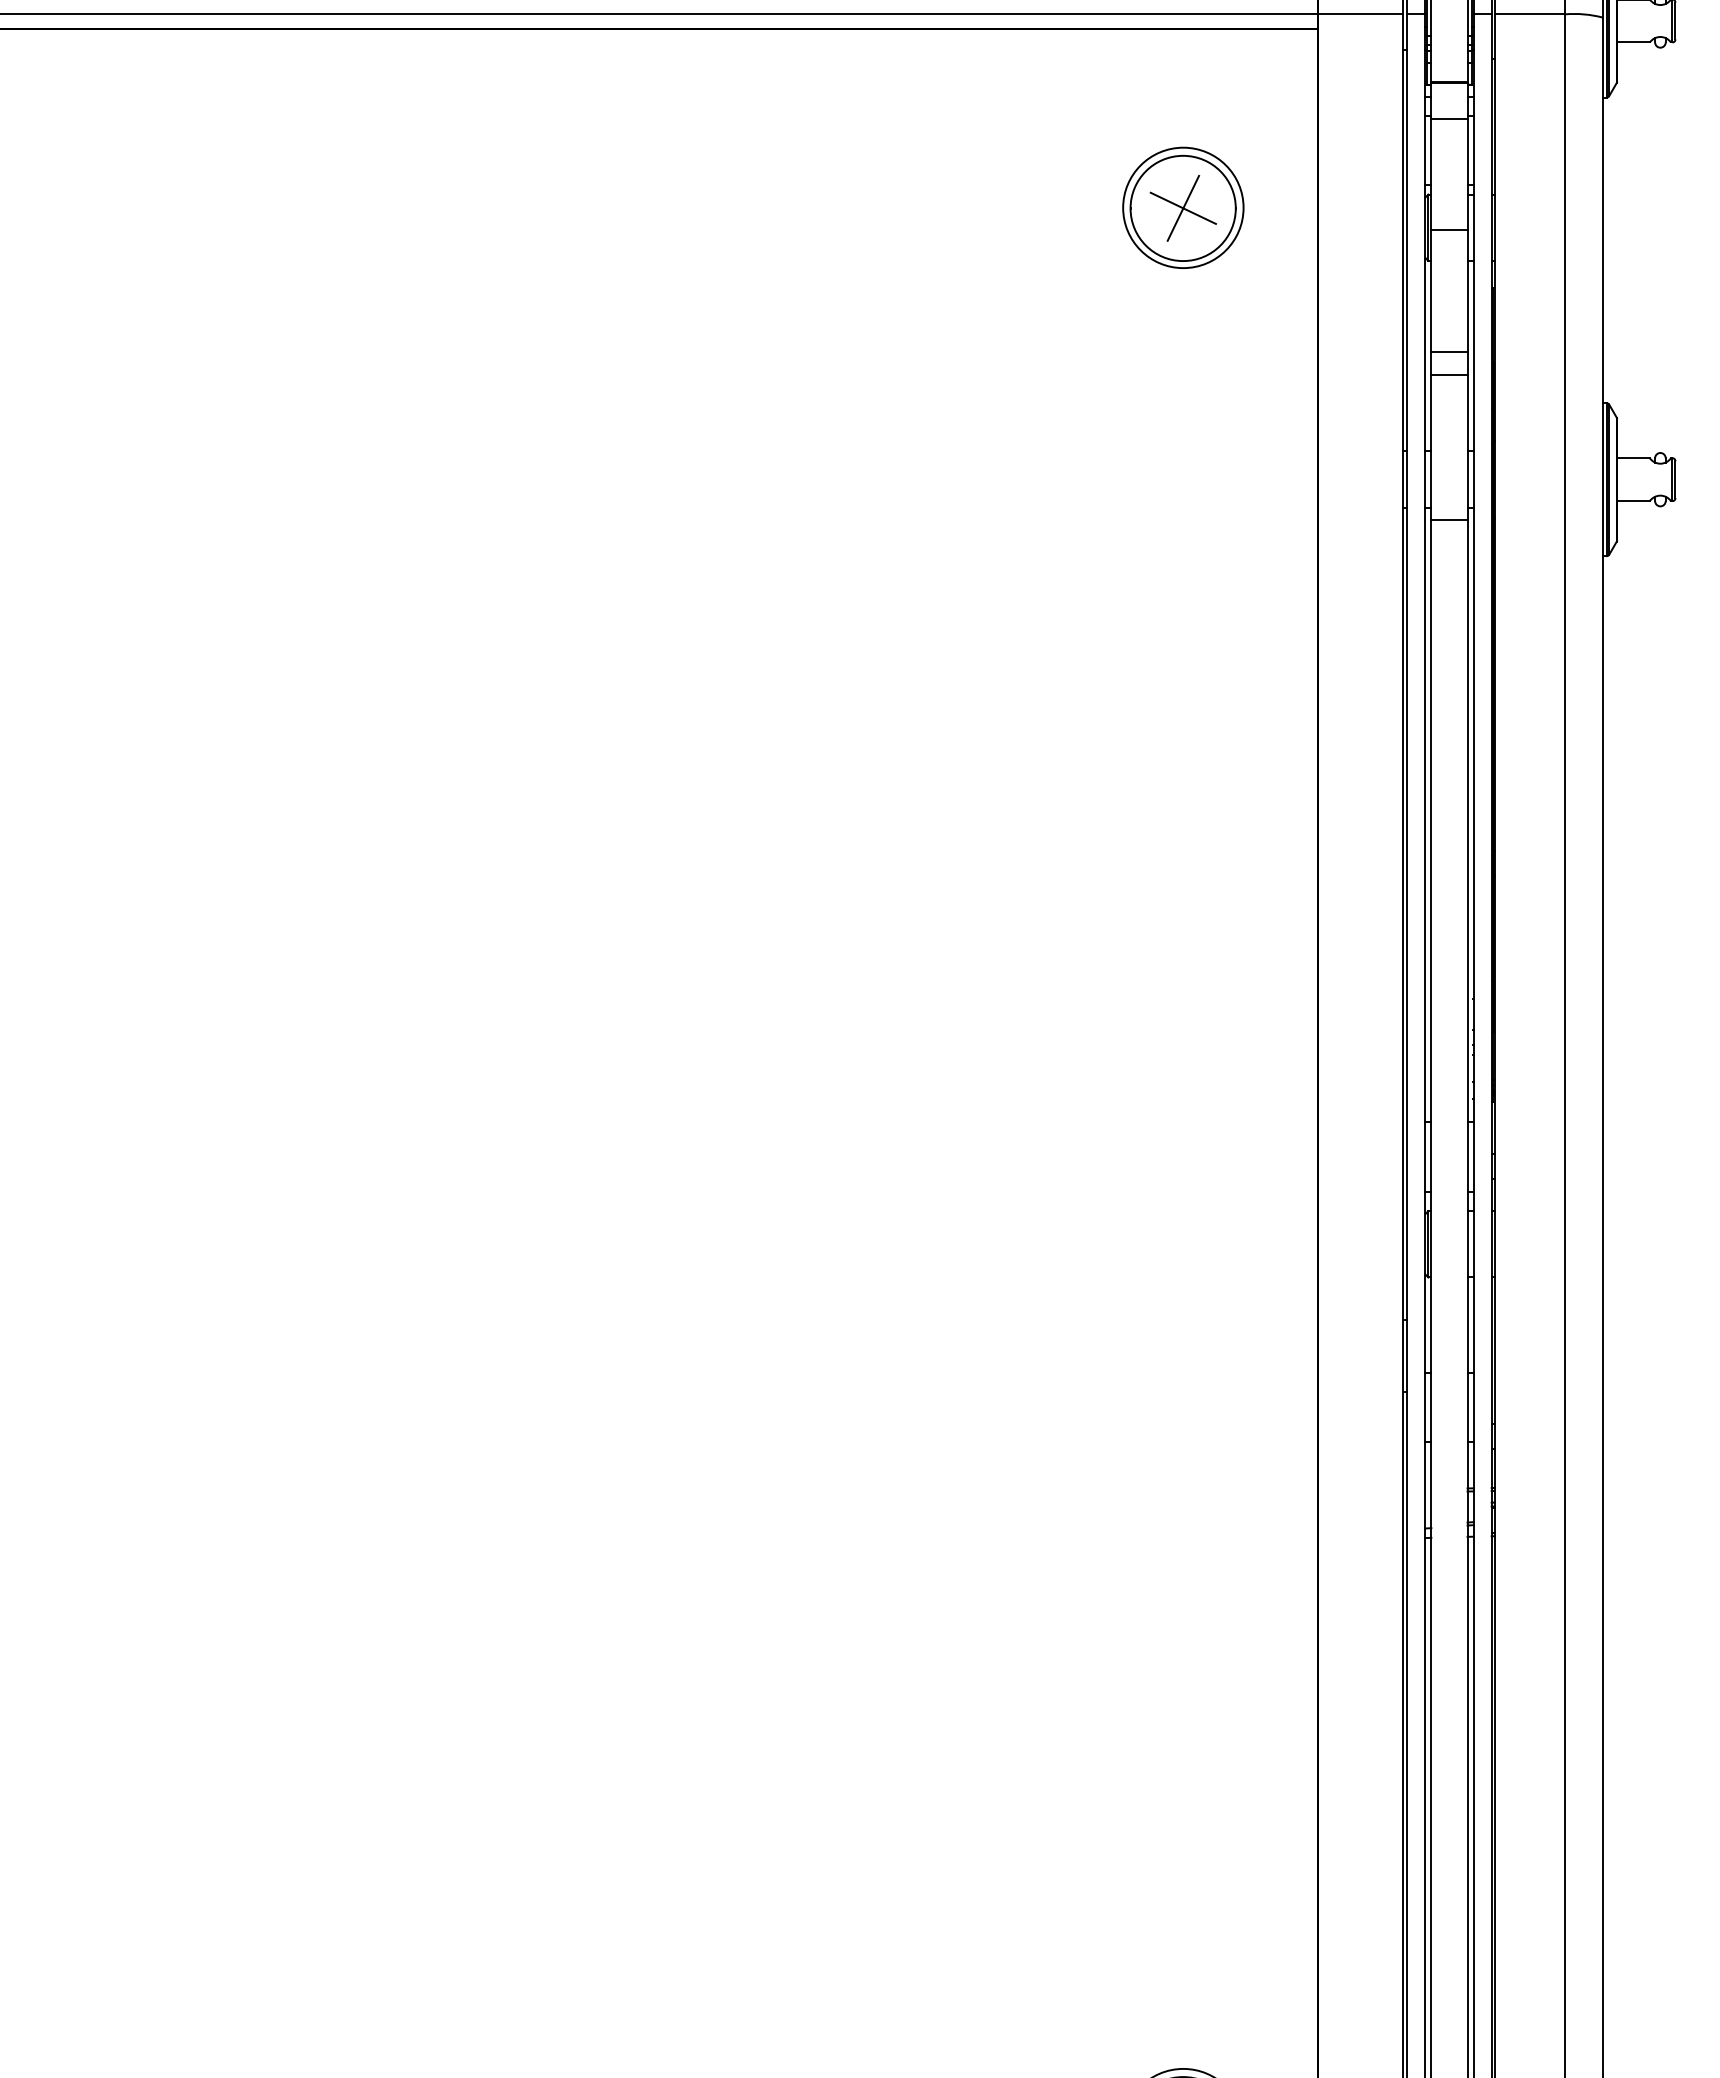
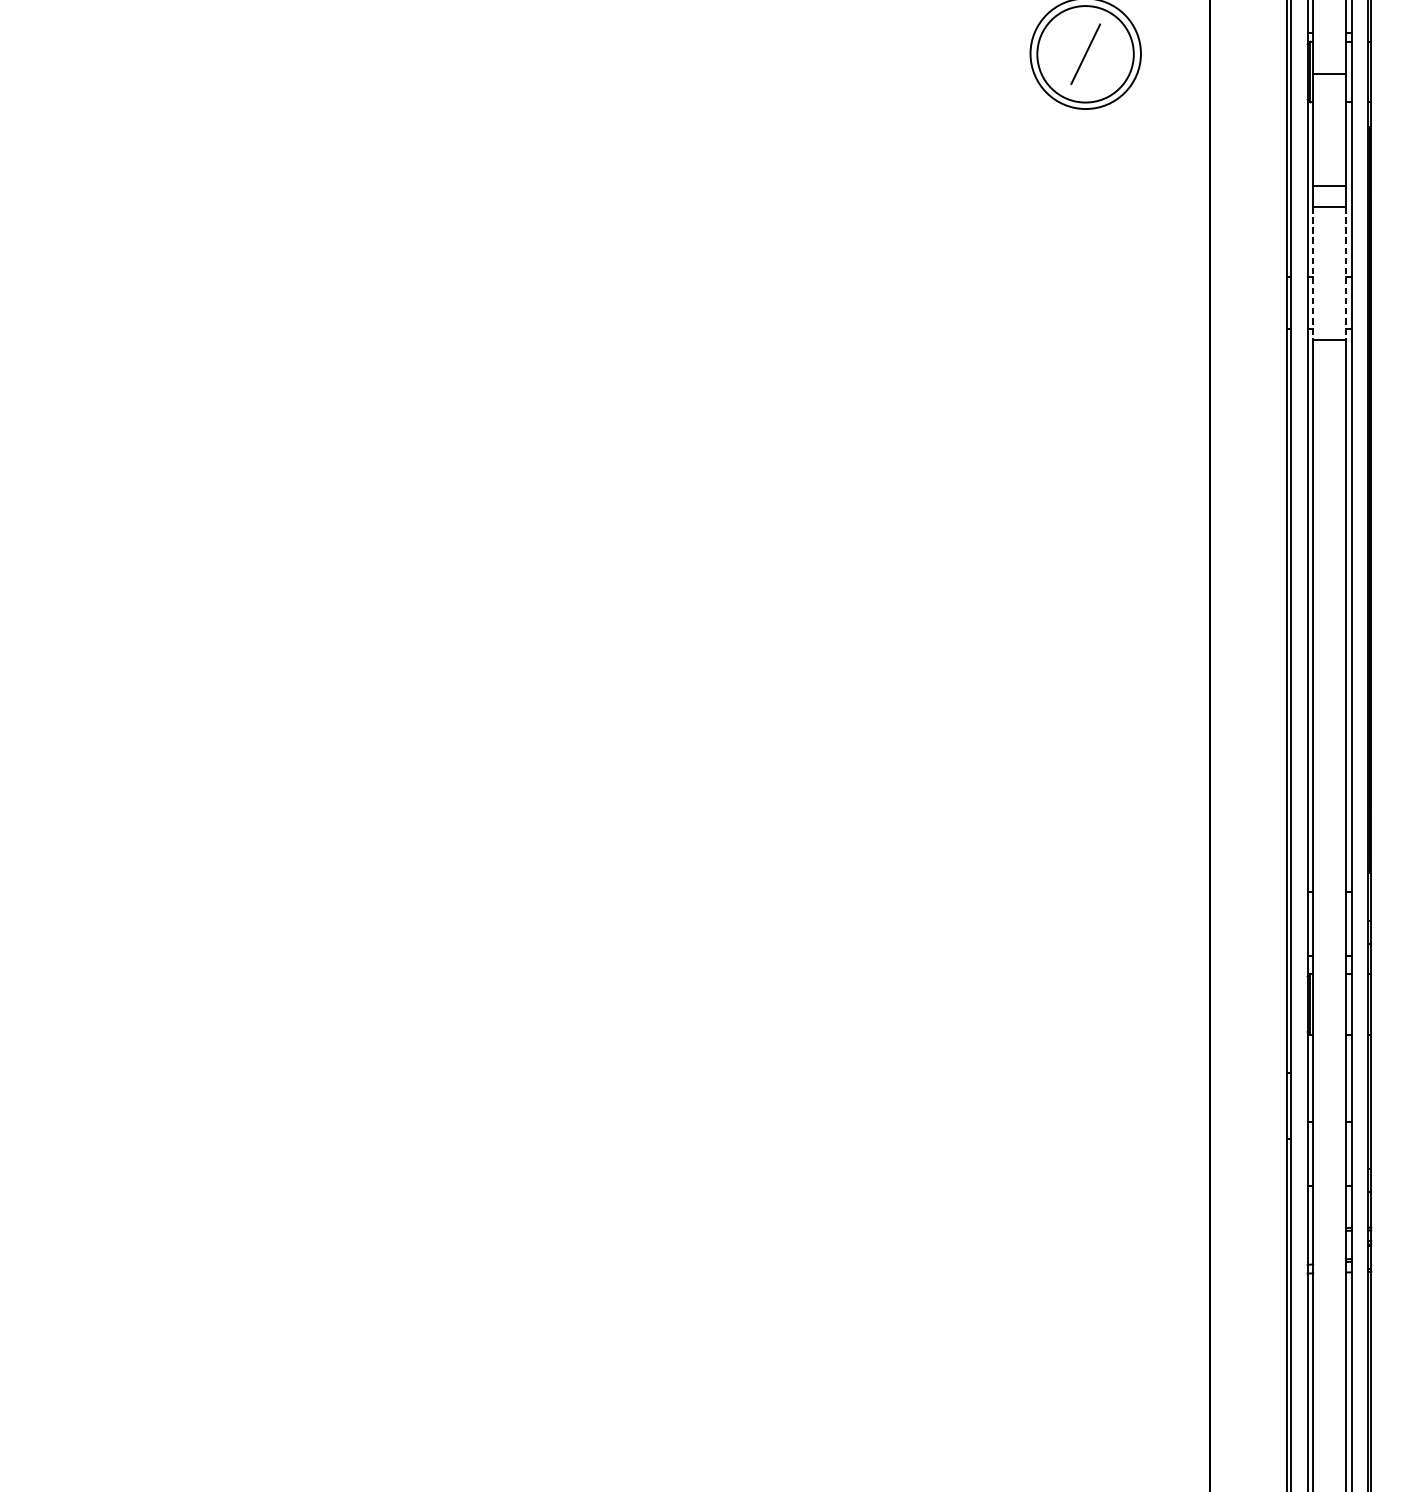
line: (1182, 207) -> (1084, 53), removed
line: (1431, 447) -> (1313, 273), solid -> dashed
line: (1467, 447) -> (1346, 273), solid -> dashed

